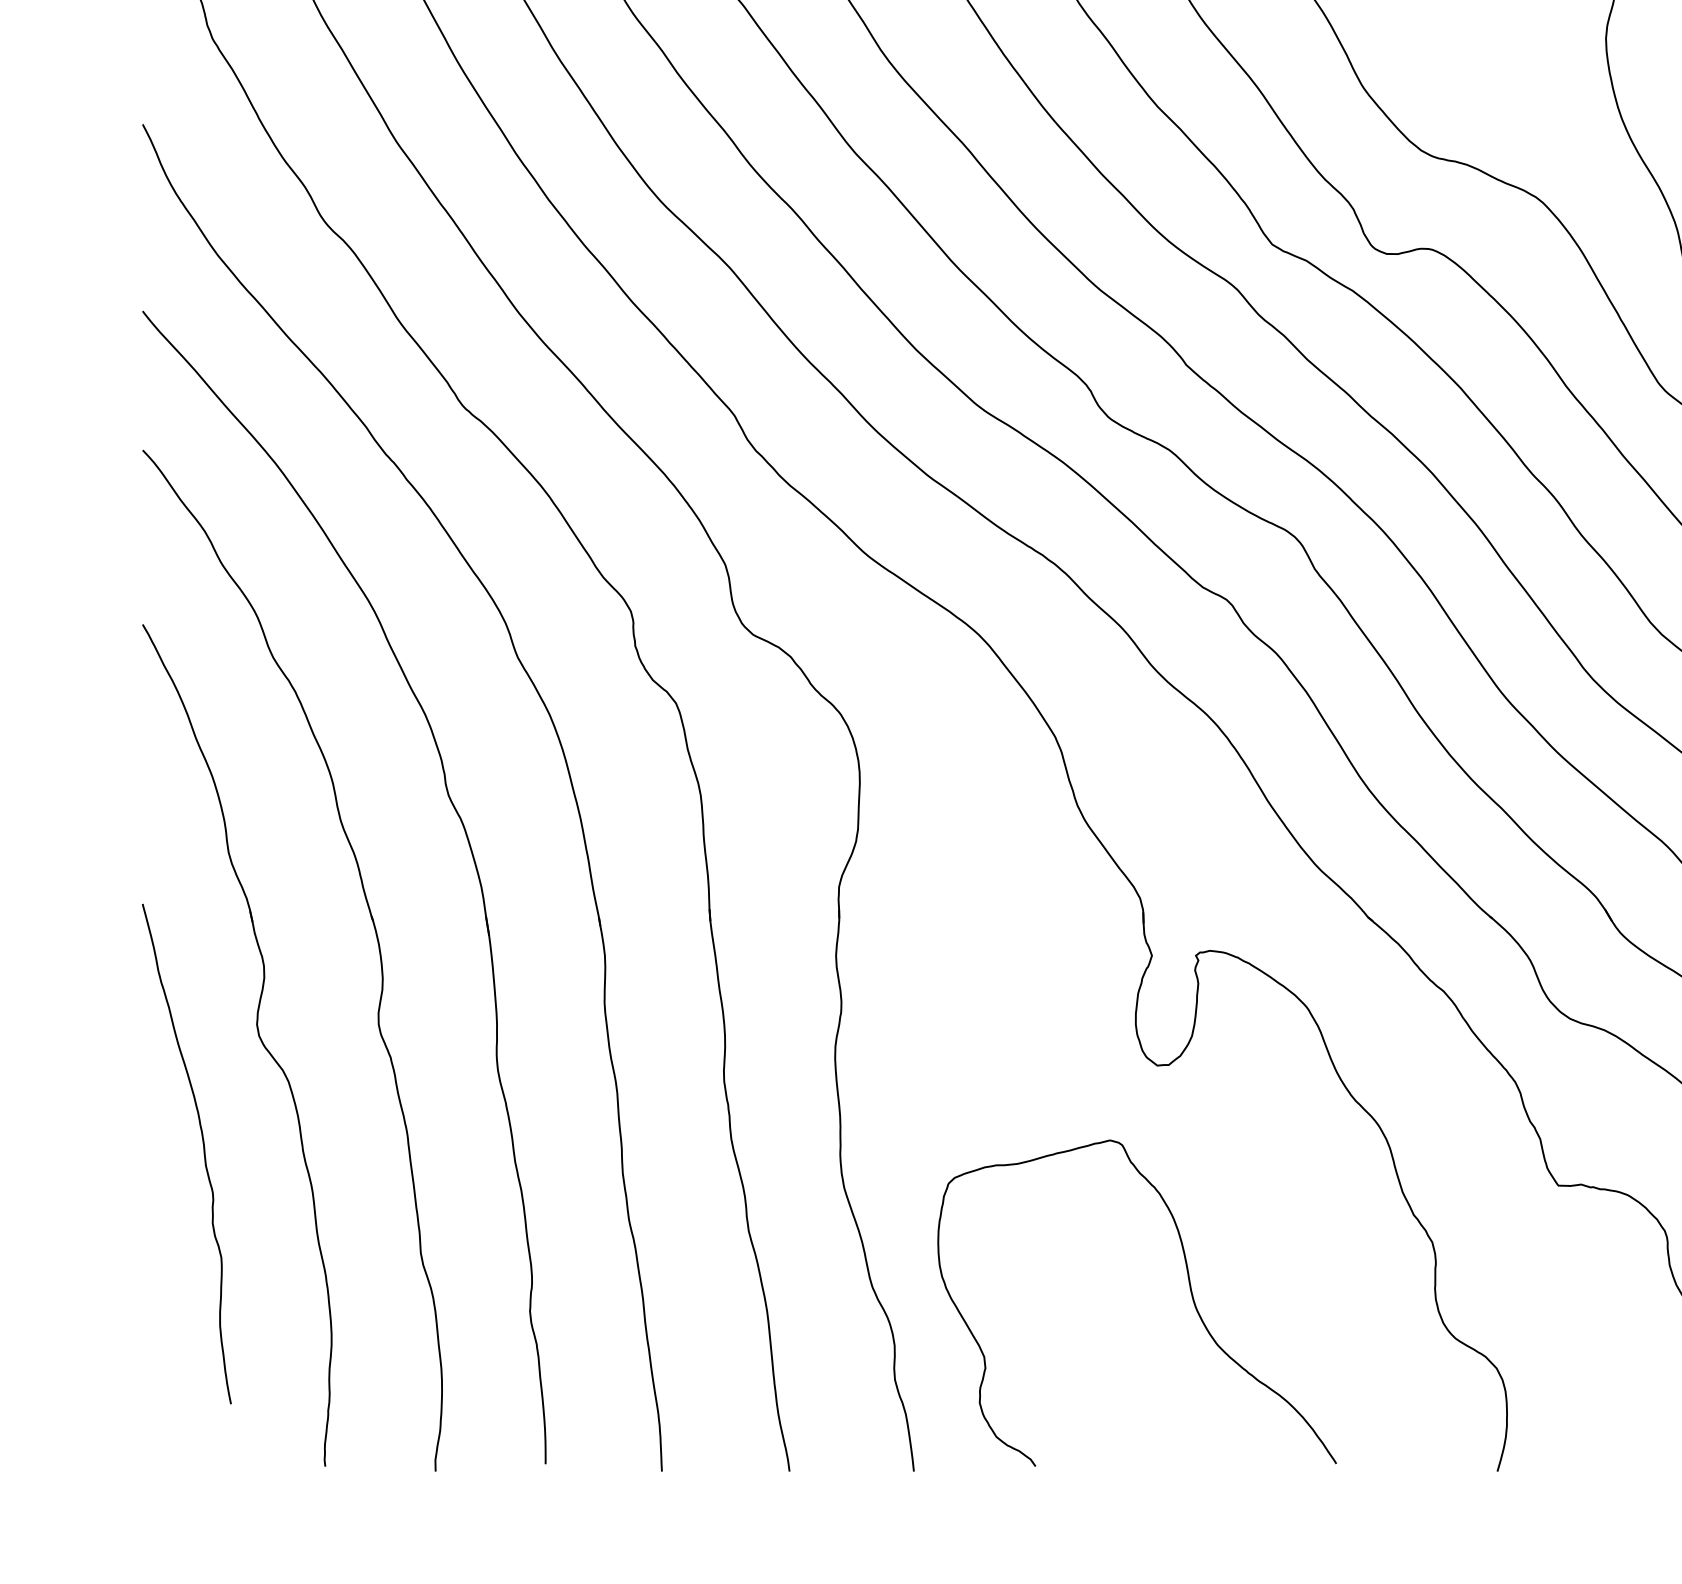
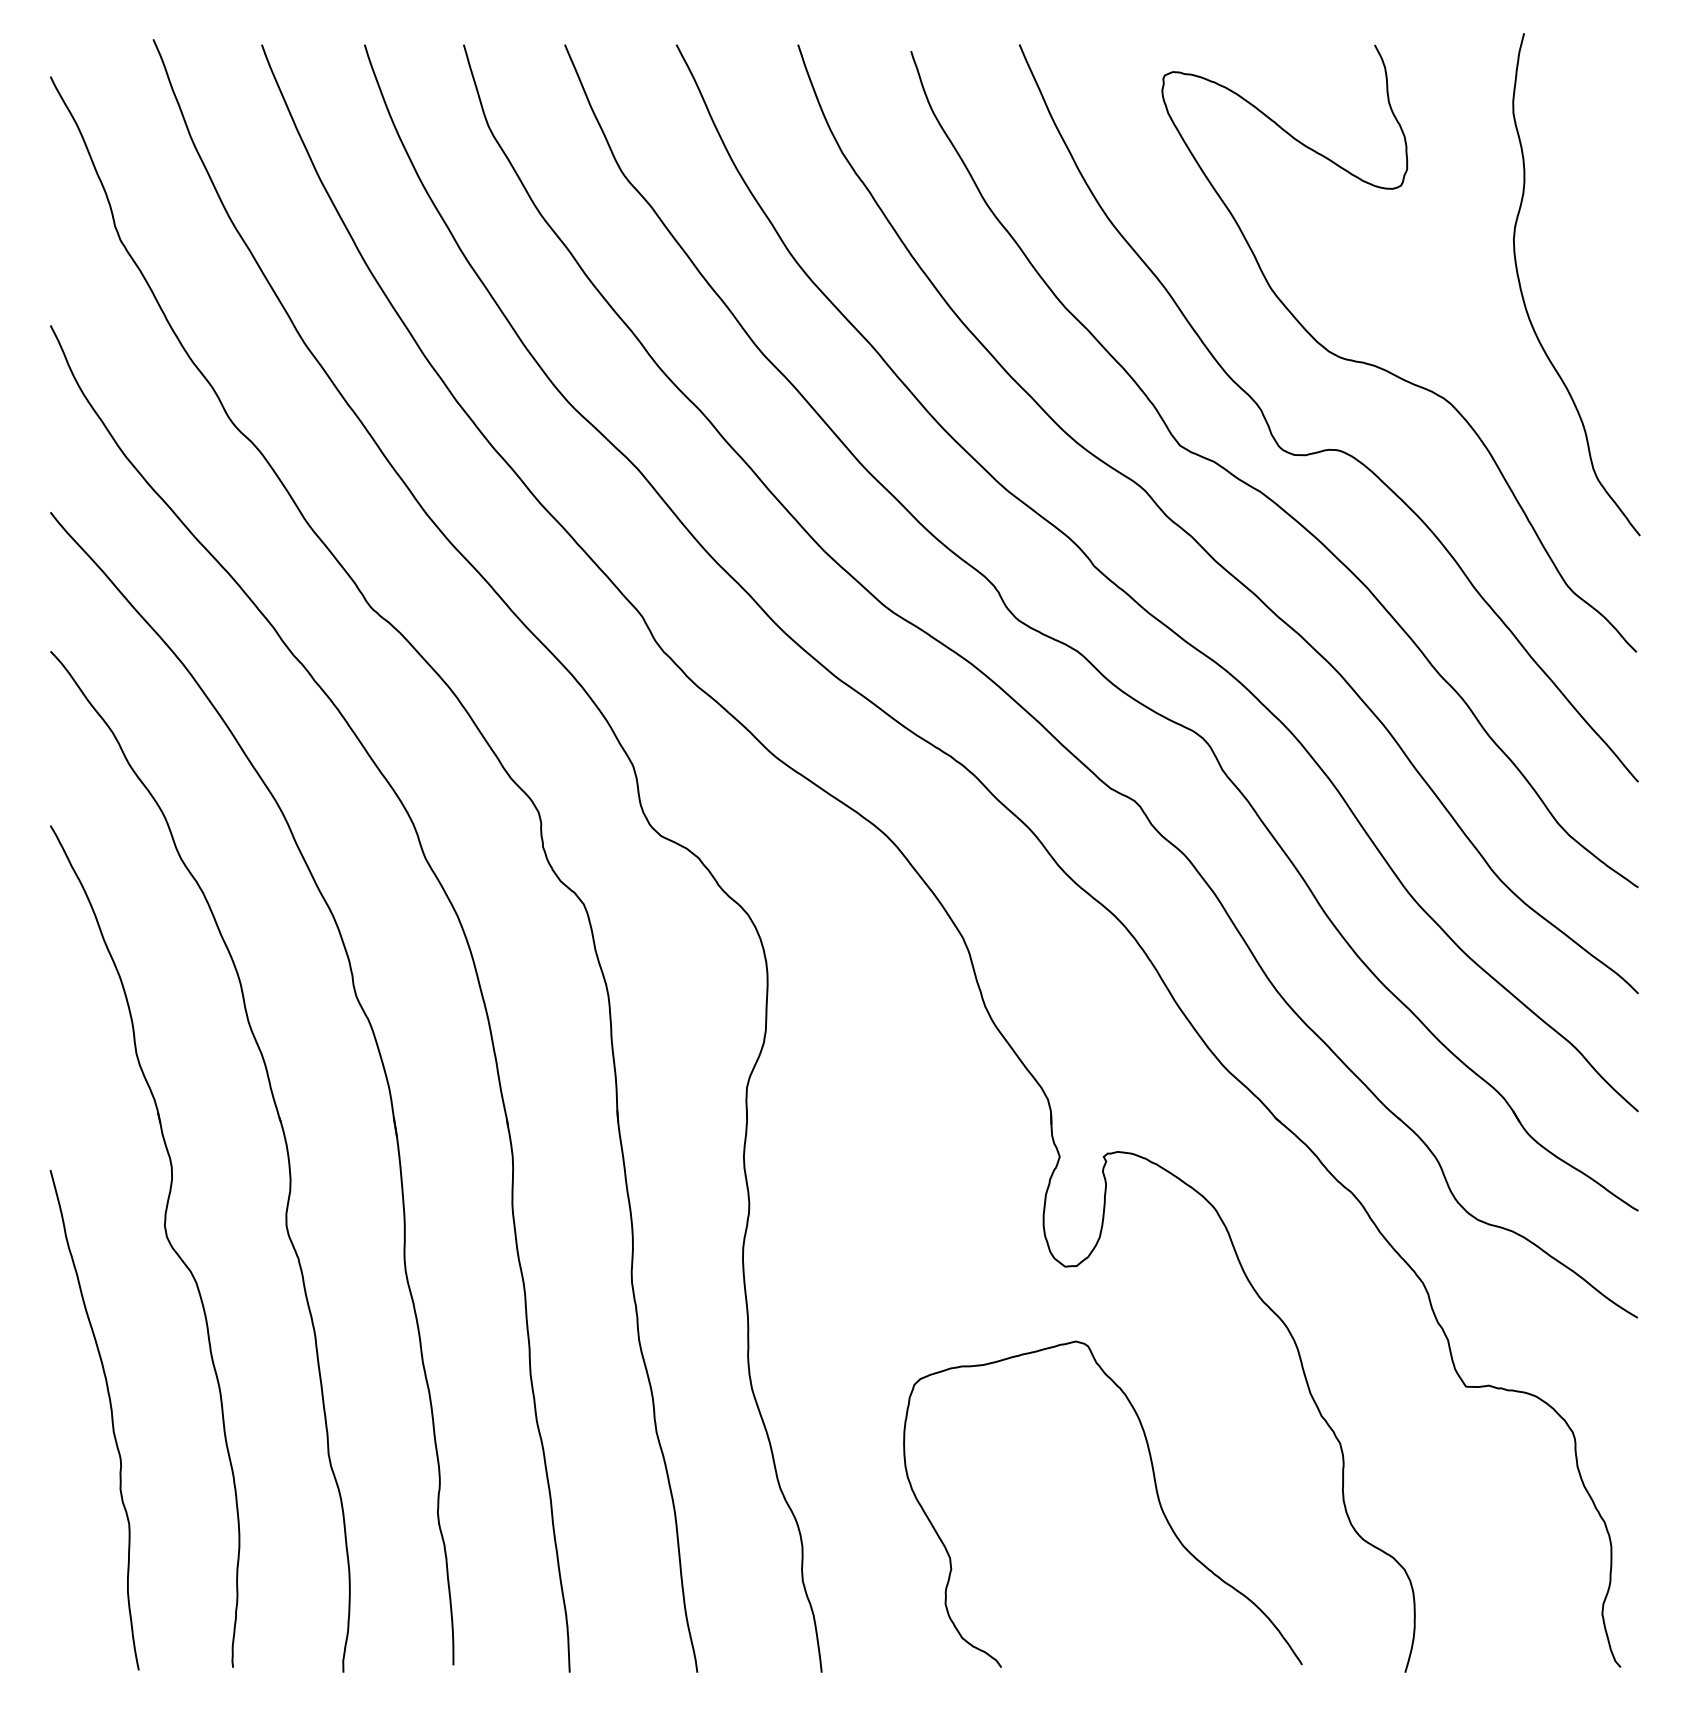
curve: (203, 1154) -> (111, 1420), moved
curve: (1189, 1289) -> (1155, 1490), moved

